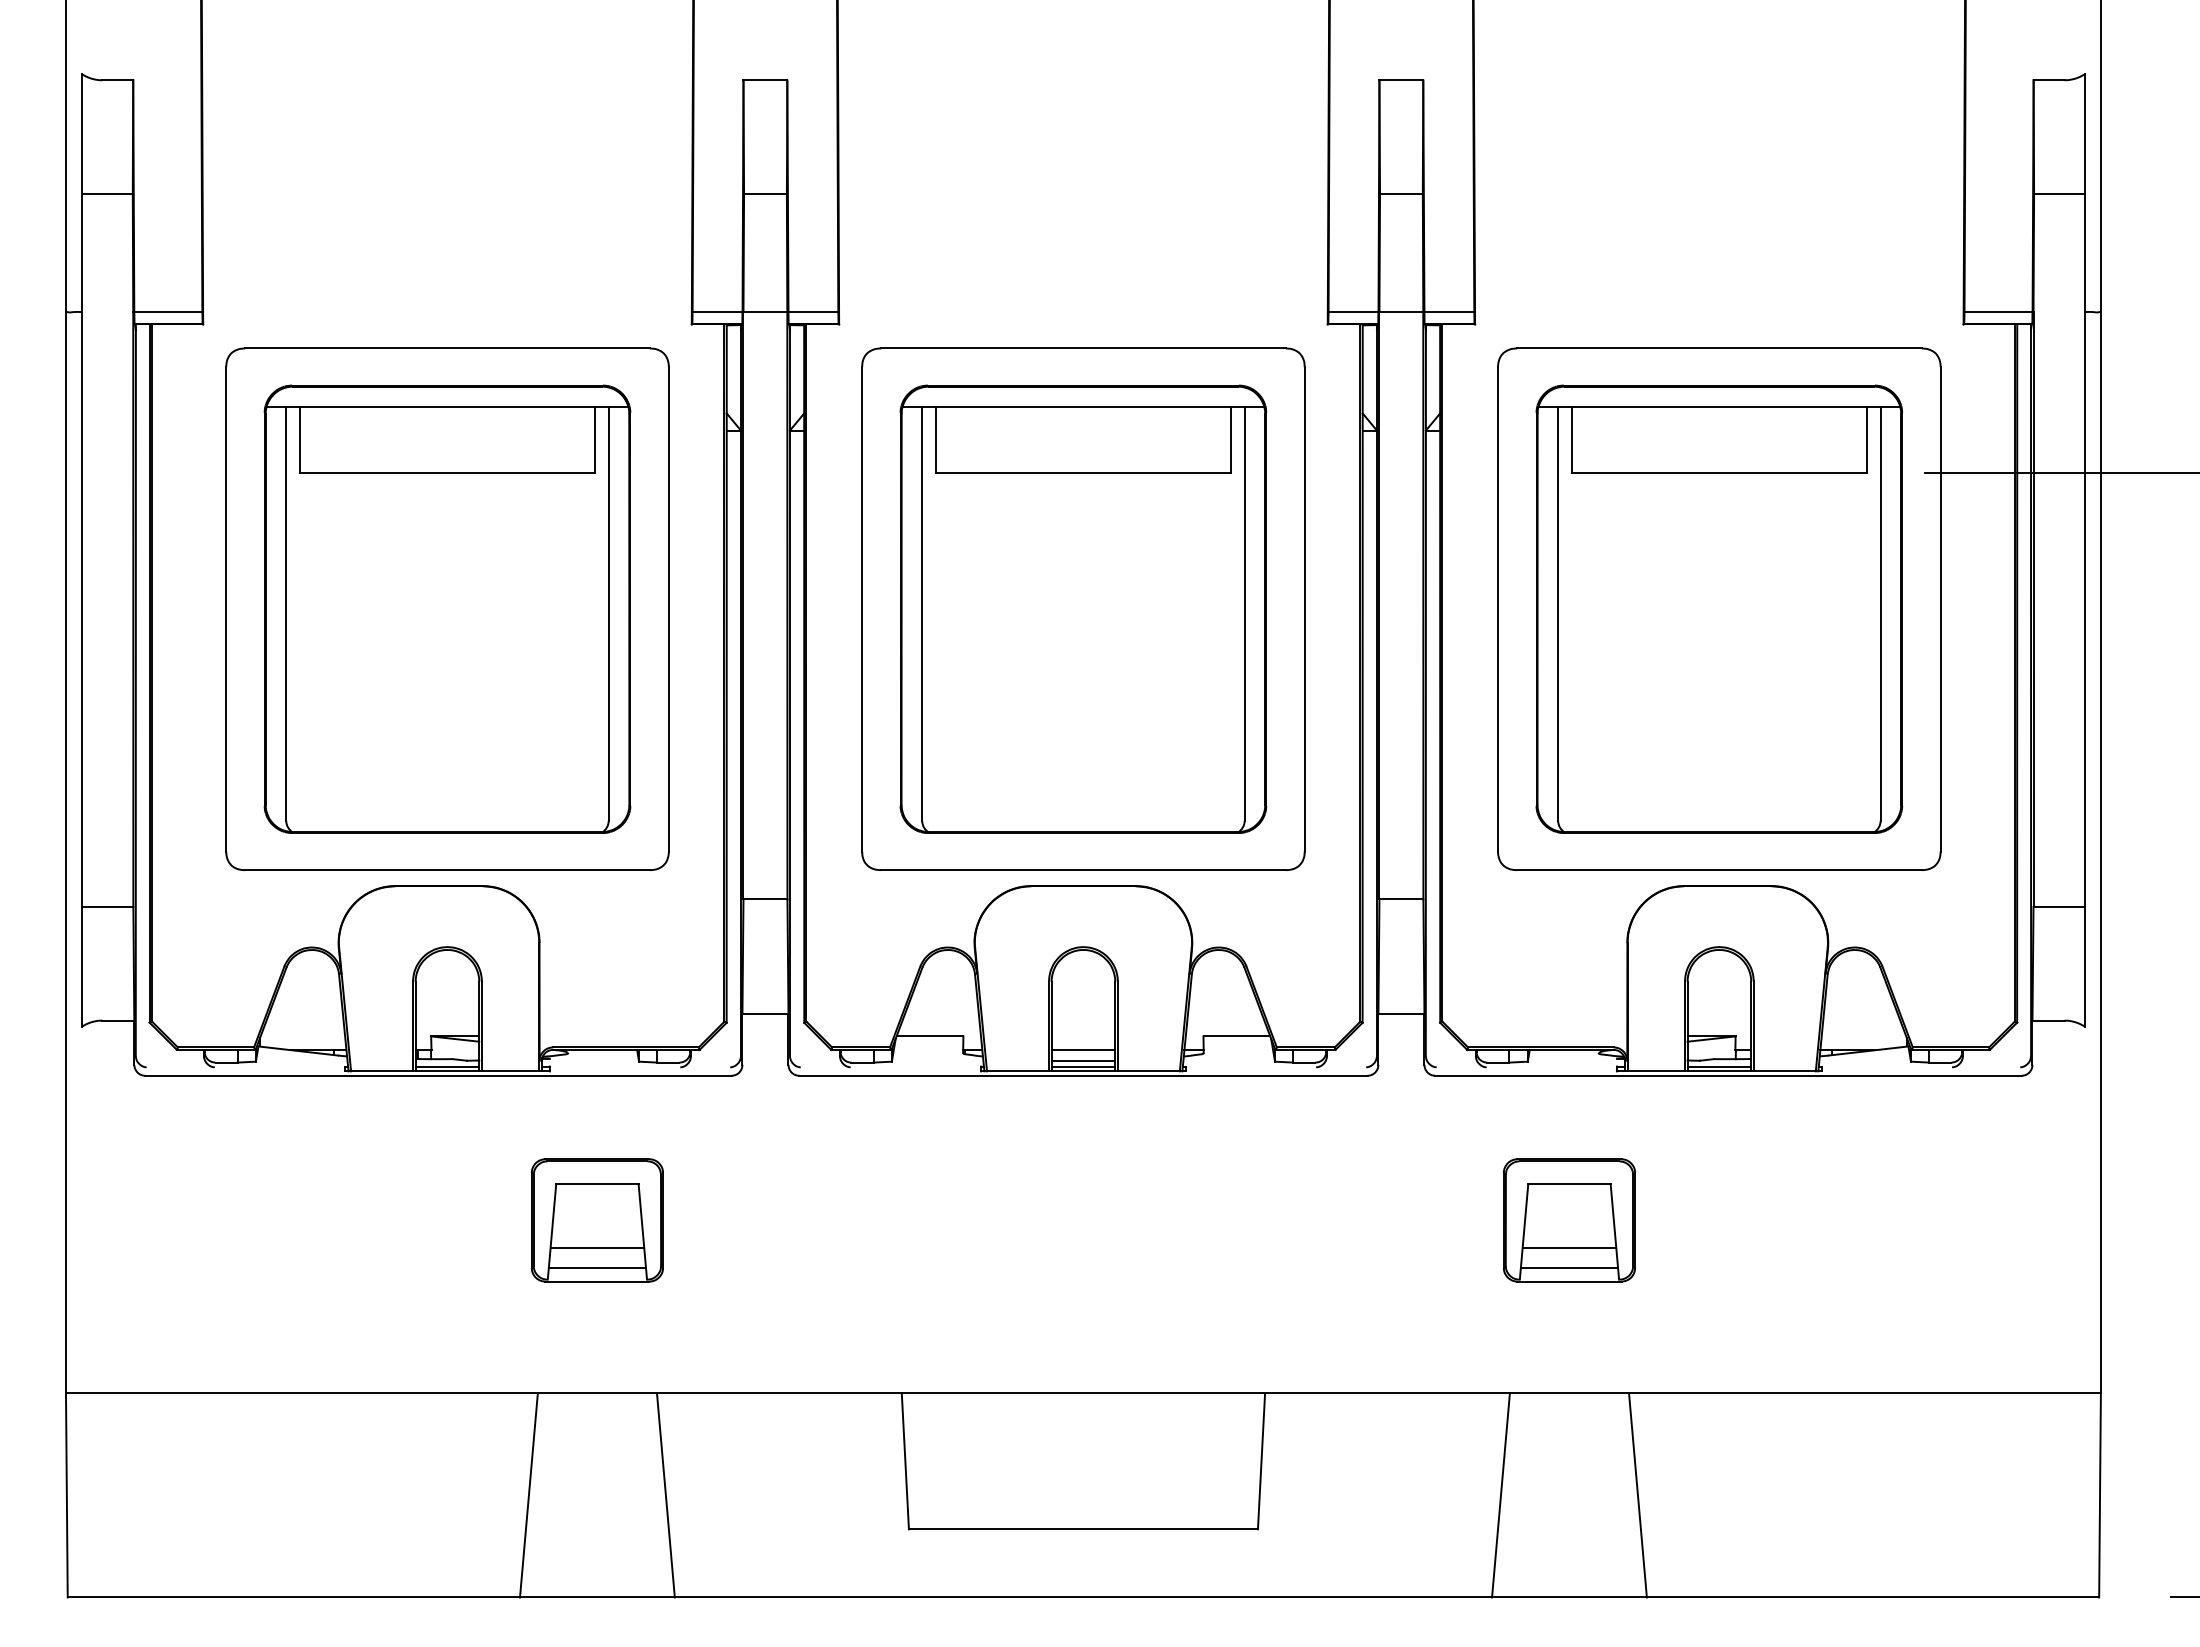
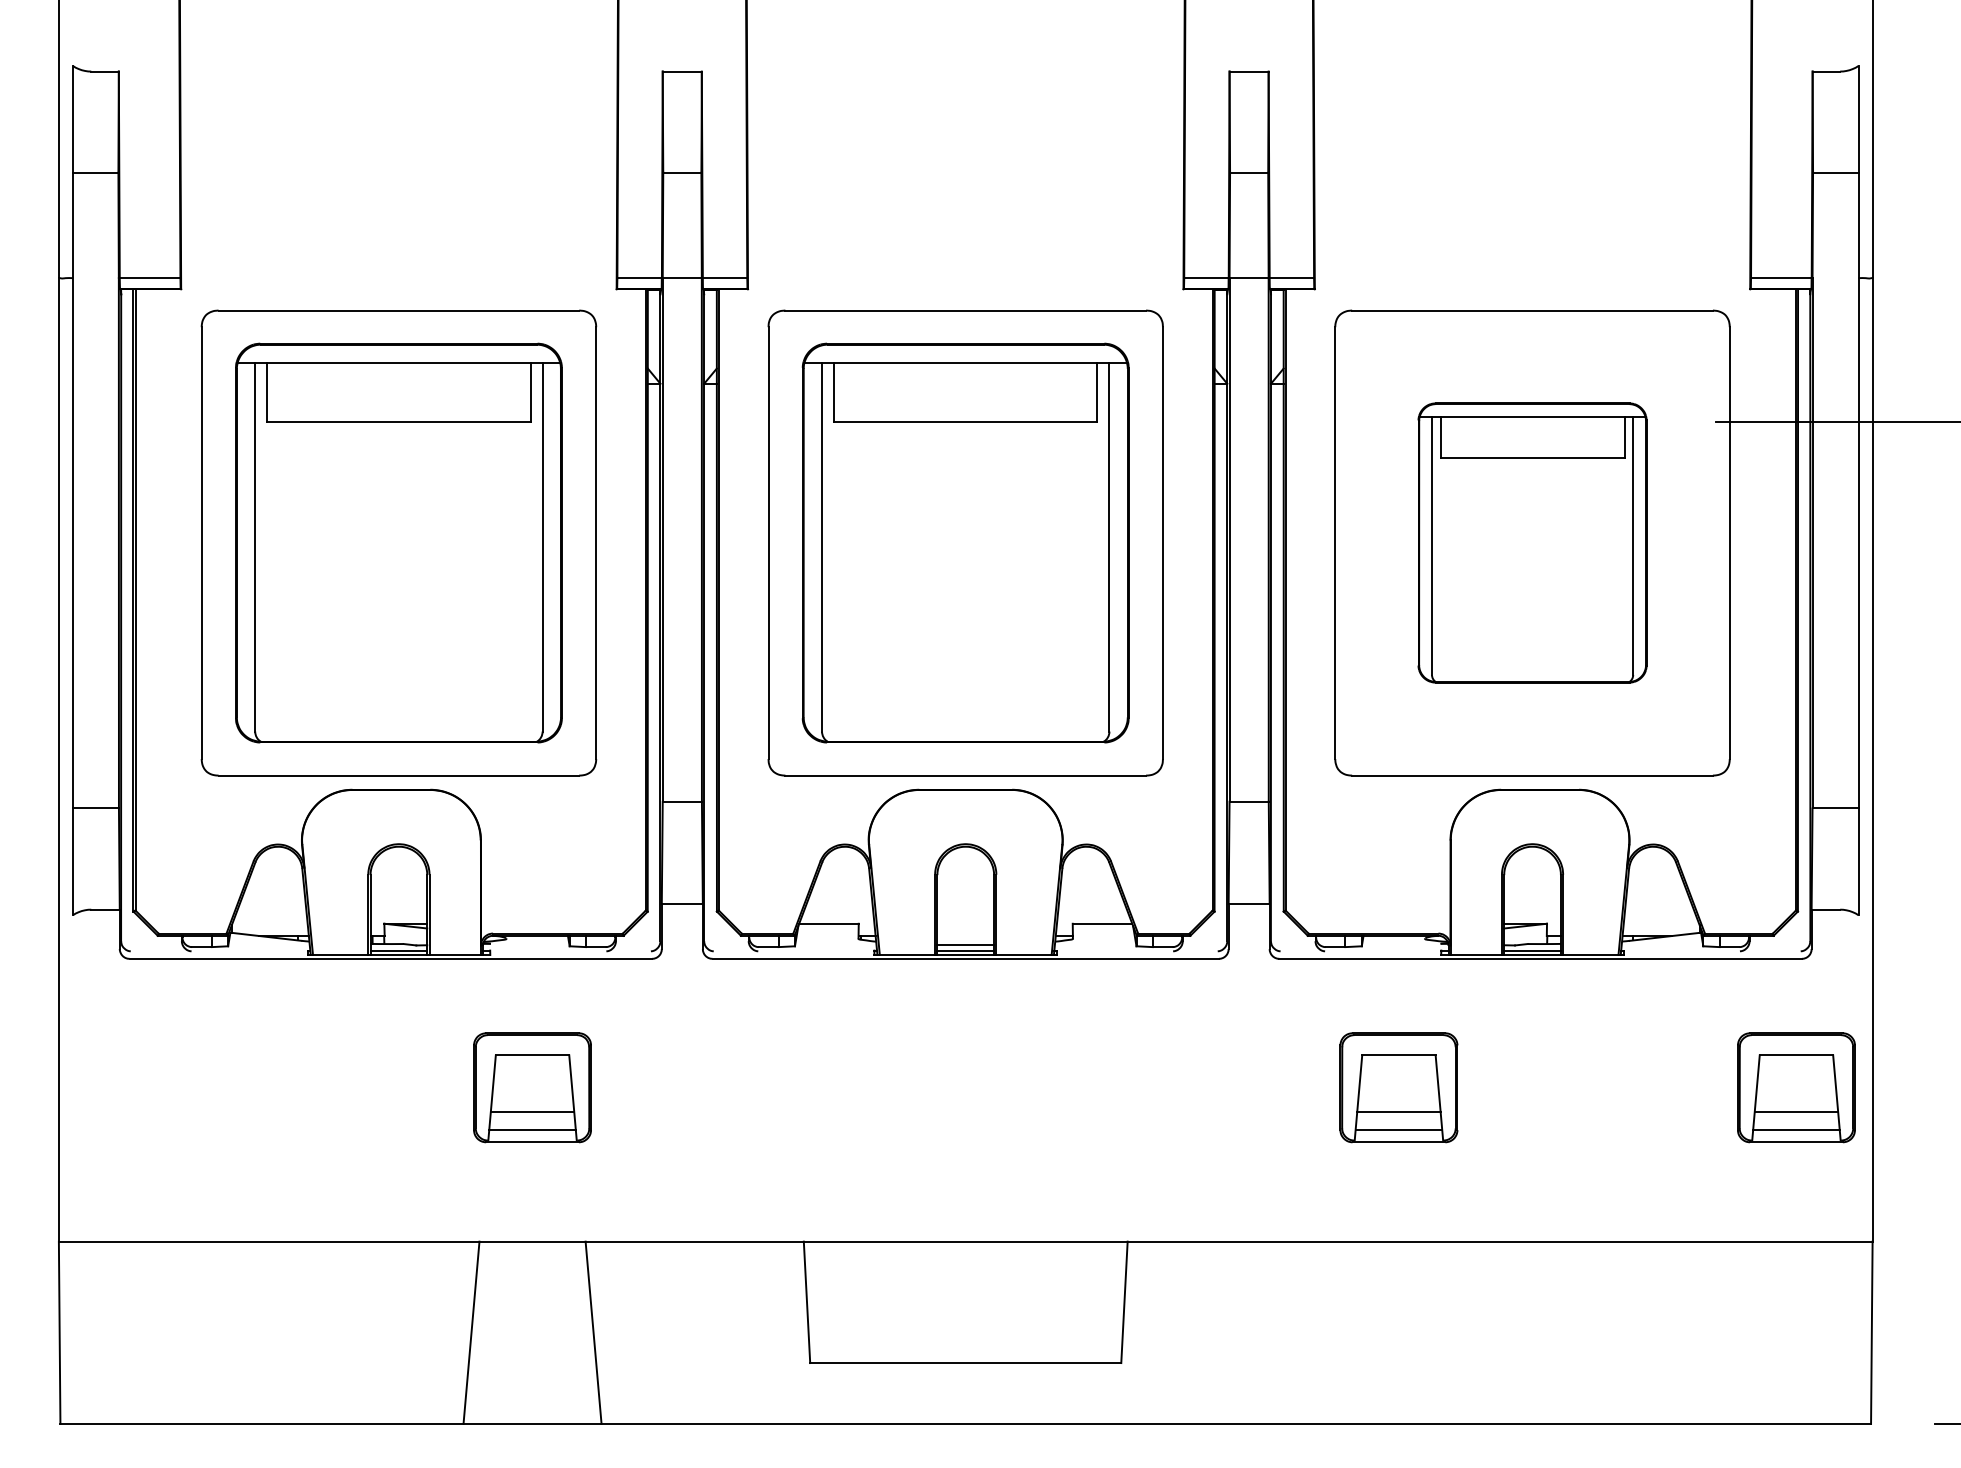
part: (1719, 608) -> (1532, 542), size x0.7
line: (1083, 1050) -> (965, 936), removed
part: (2015, 1220) -> (1796, 1087), added
line: (1500, 1495) -> (1337, 1332), removed
line: (1637, 1495) -> (1459, 1332), removed

